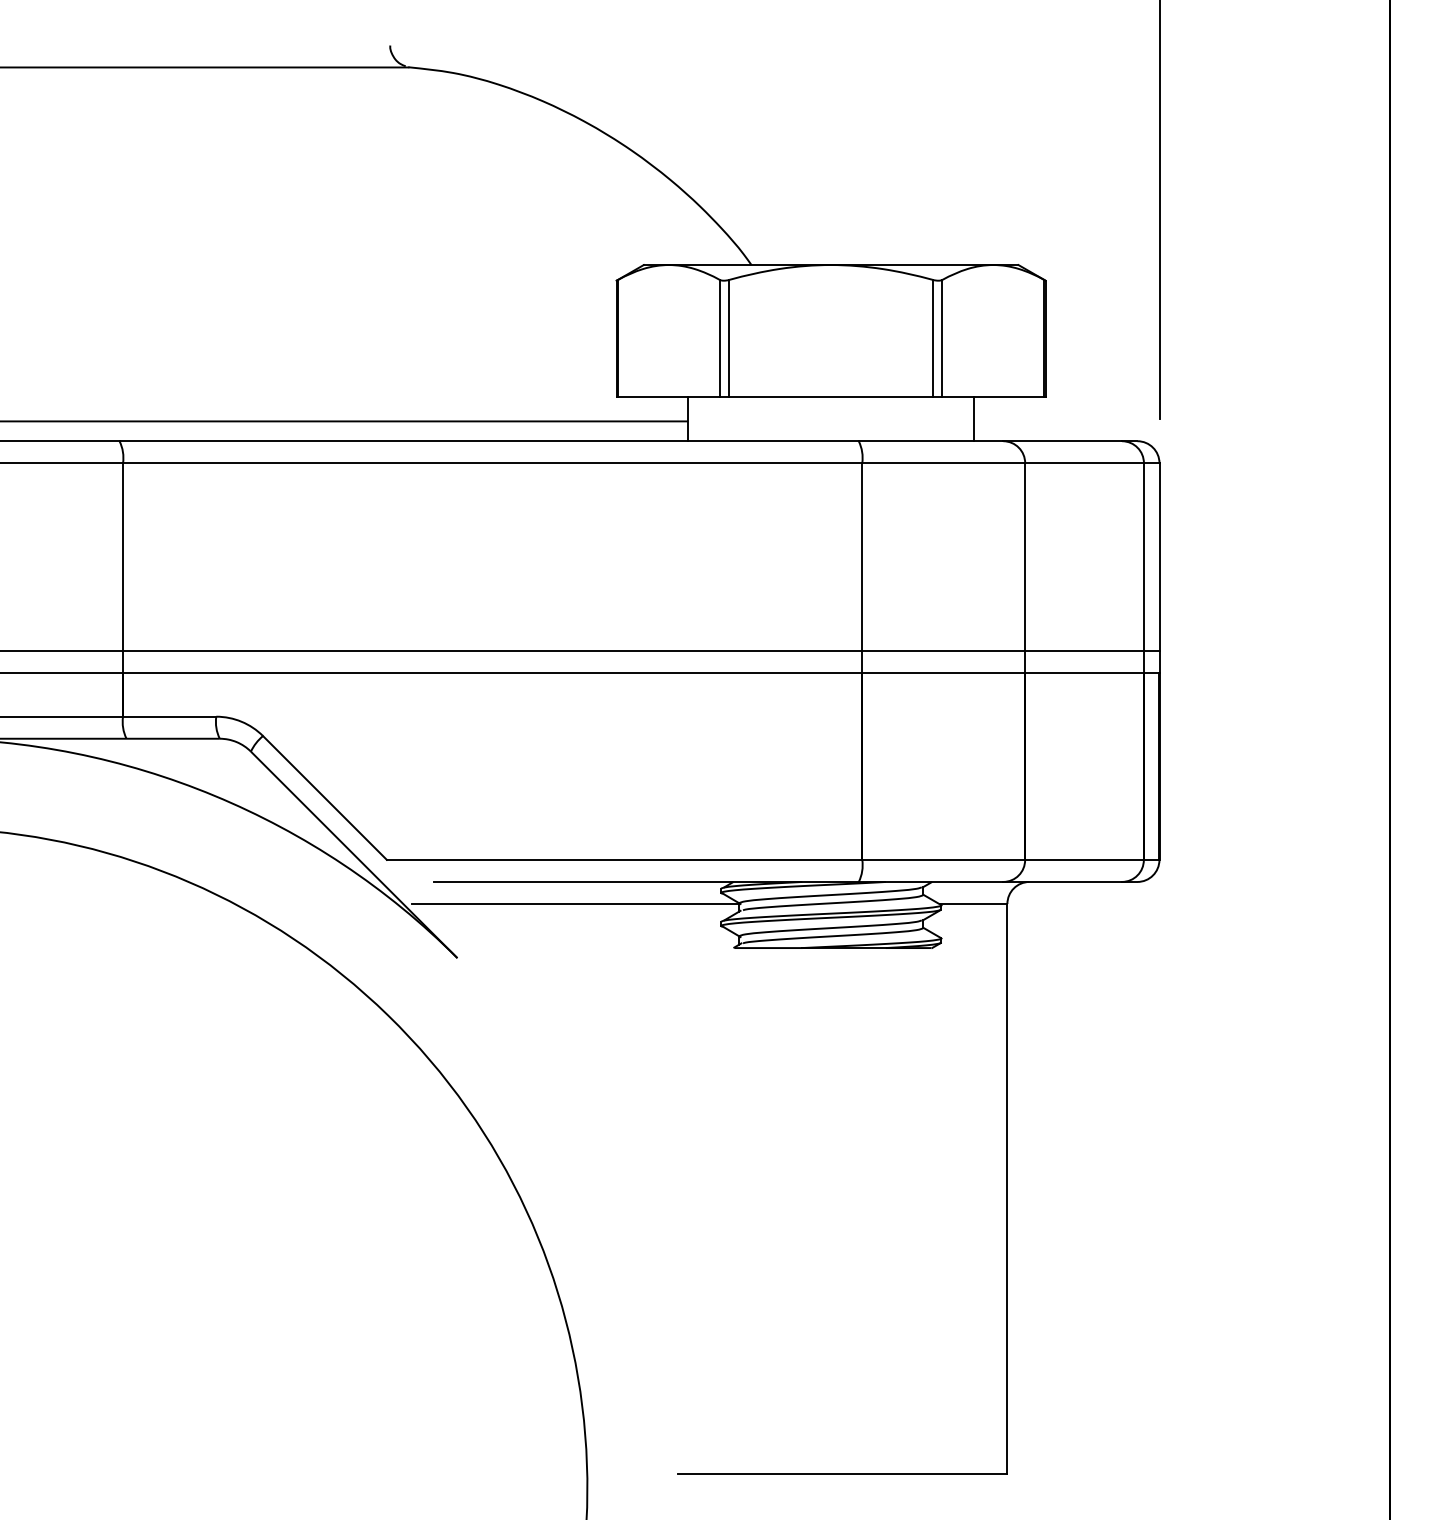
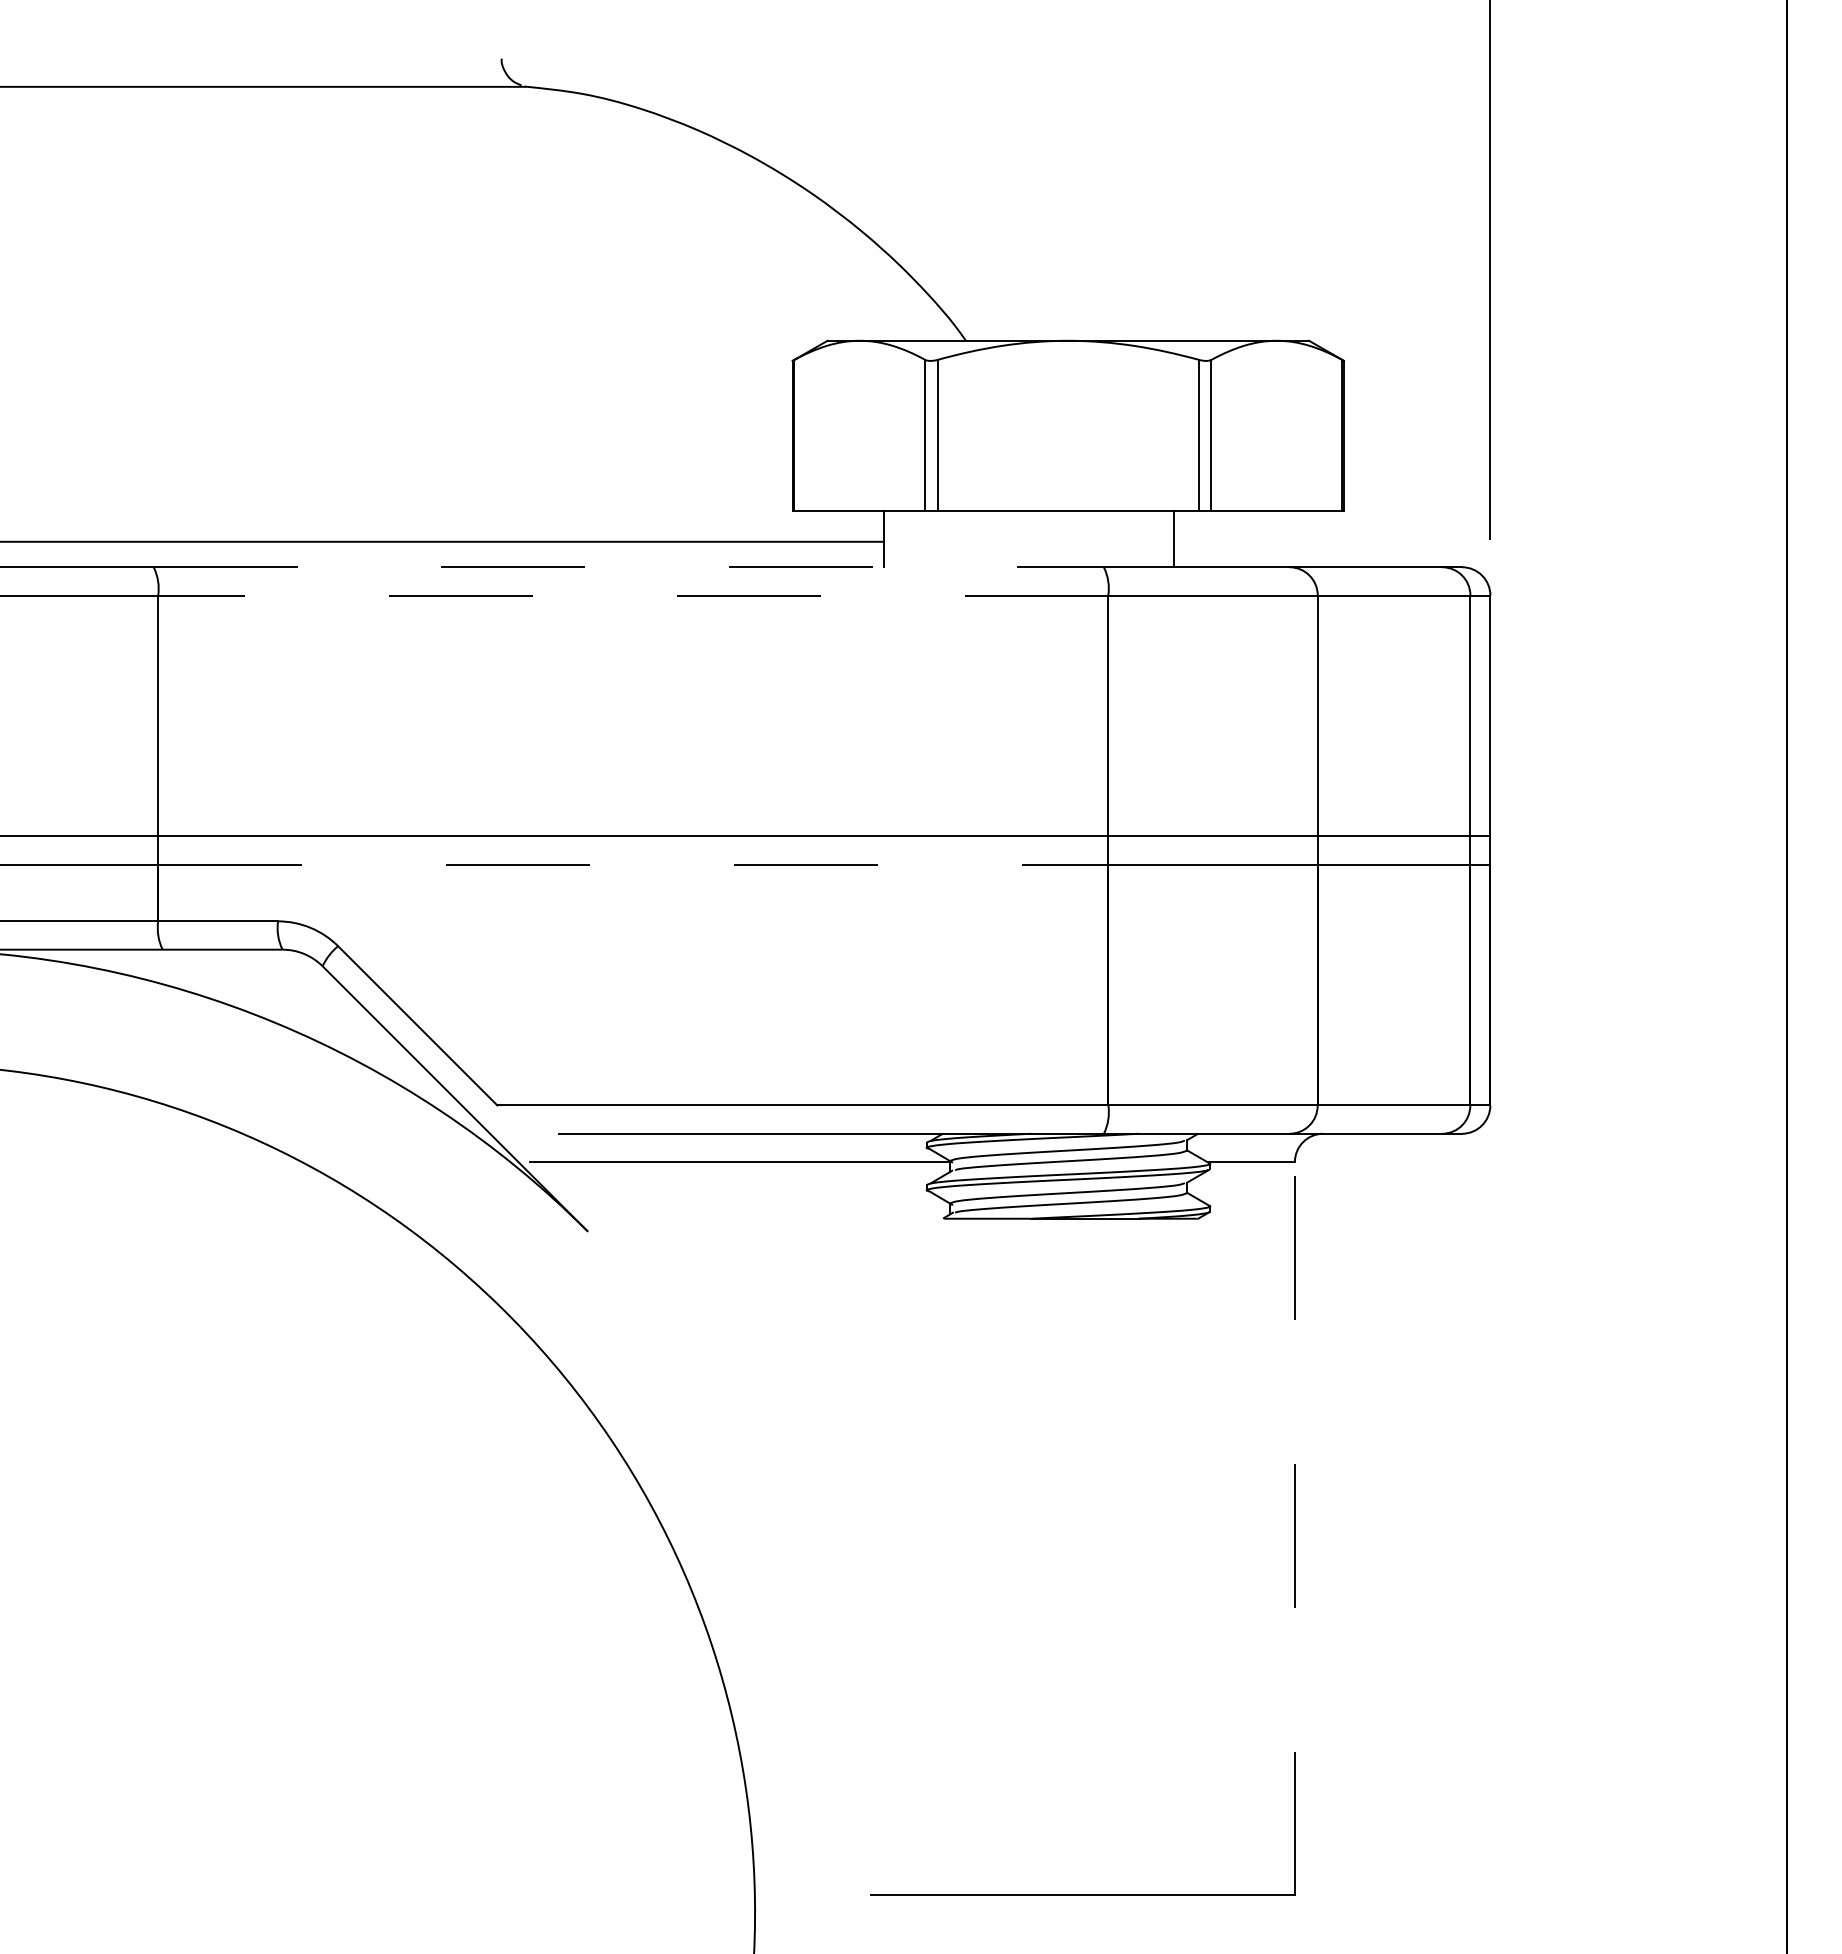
line: (974, 418) -> (1174, 538), moved
line: (489, 441) -> (629, 567), solid -> dashed
line: (492, 463) -> (632, 595), solid -> dashed
line: (492, 672) -> (633, 864), solid -> dashed
line: (1007, 1189) -> (1294, 1528), solid -> dashed

